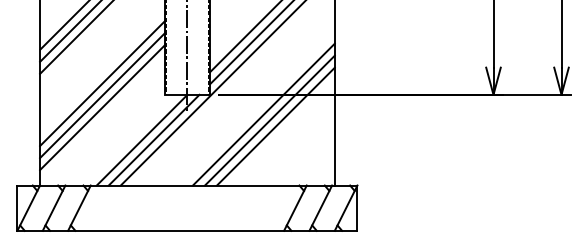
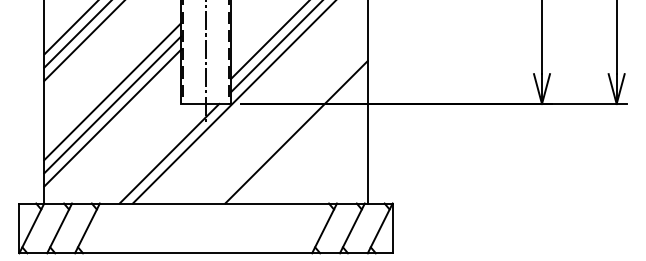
line: (263, 114) -> (289, 125), removed
line: (275, 126) -> (302, 138), removed
line: (142, 139) -> (156, 153), removed

